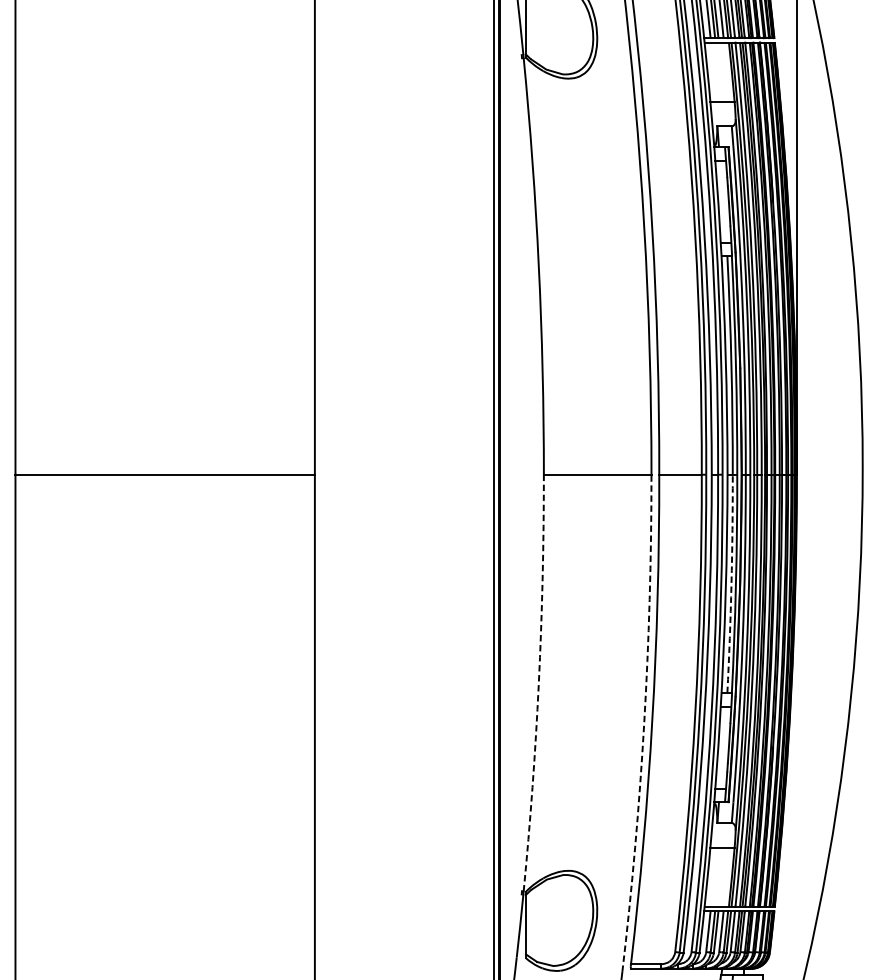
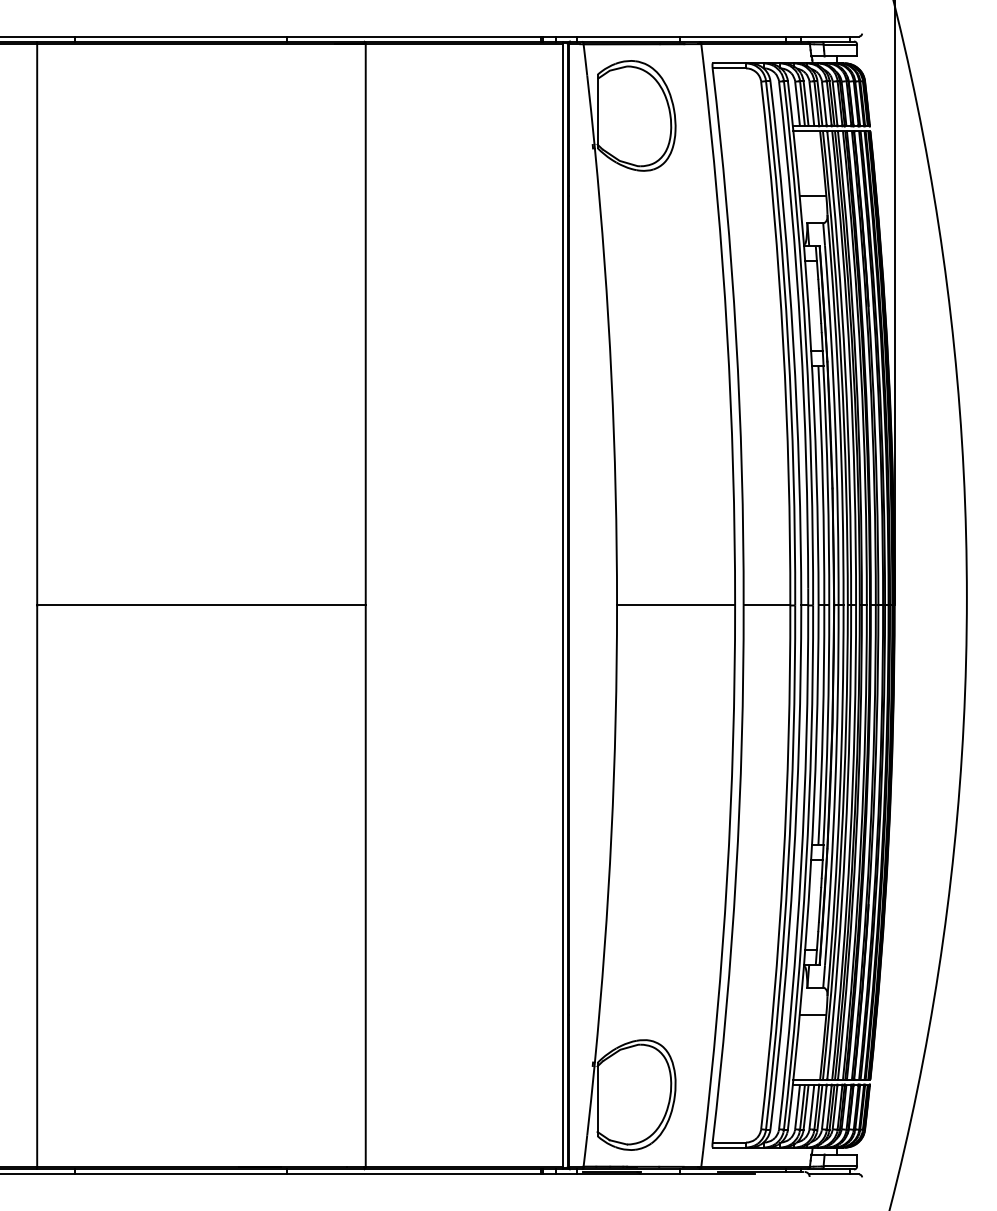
arc: (731, 584) -> (822, 725), dashed -> solid
arc: (538, 683) -> (611, 834), dashed -> solid
arc: (644, 723) -> (727, 878), dashed -> solid

